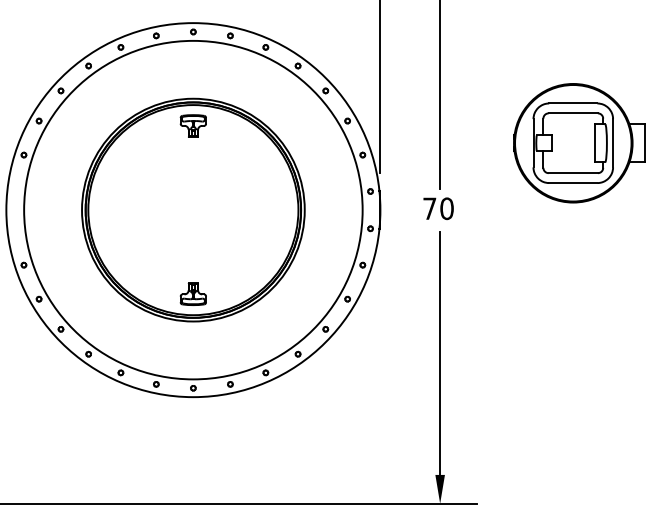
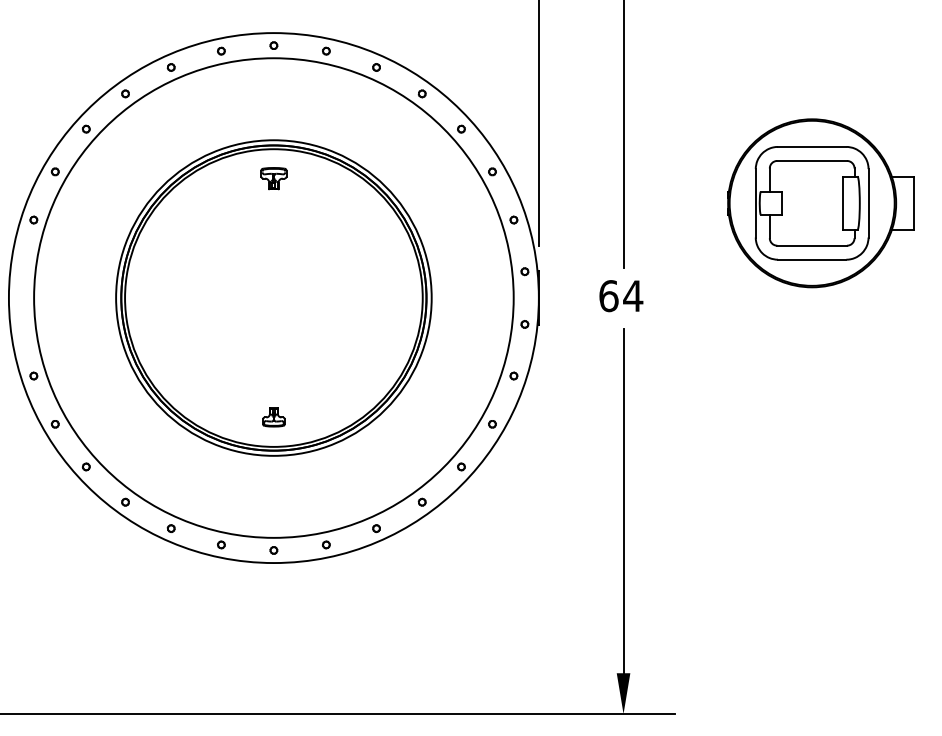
part: (193, 125) -> (273, 178), size x0.7
text: (438, 209) -> (621, 296), 70 -> 64
part: (193, 294) -> (273, 417), size x0.6

